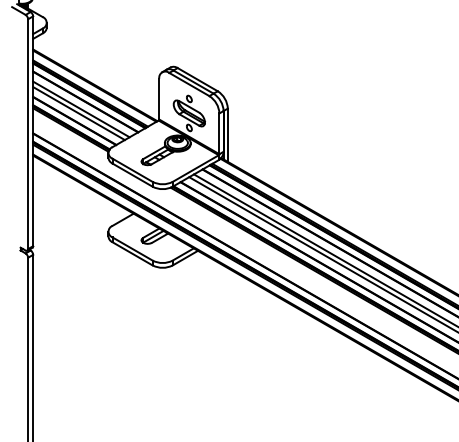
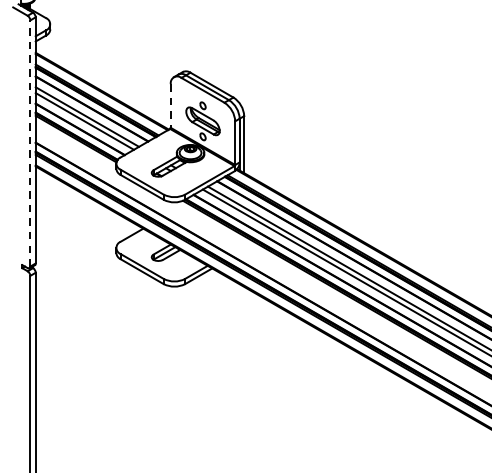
line: (159, 99) -> (171, 106), solid -> dashed
line: (28, 134) -> (30, 143), solid -> dashed

